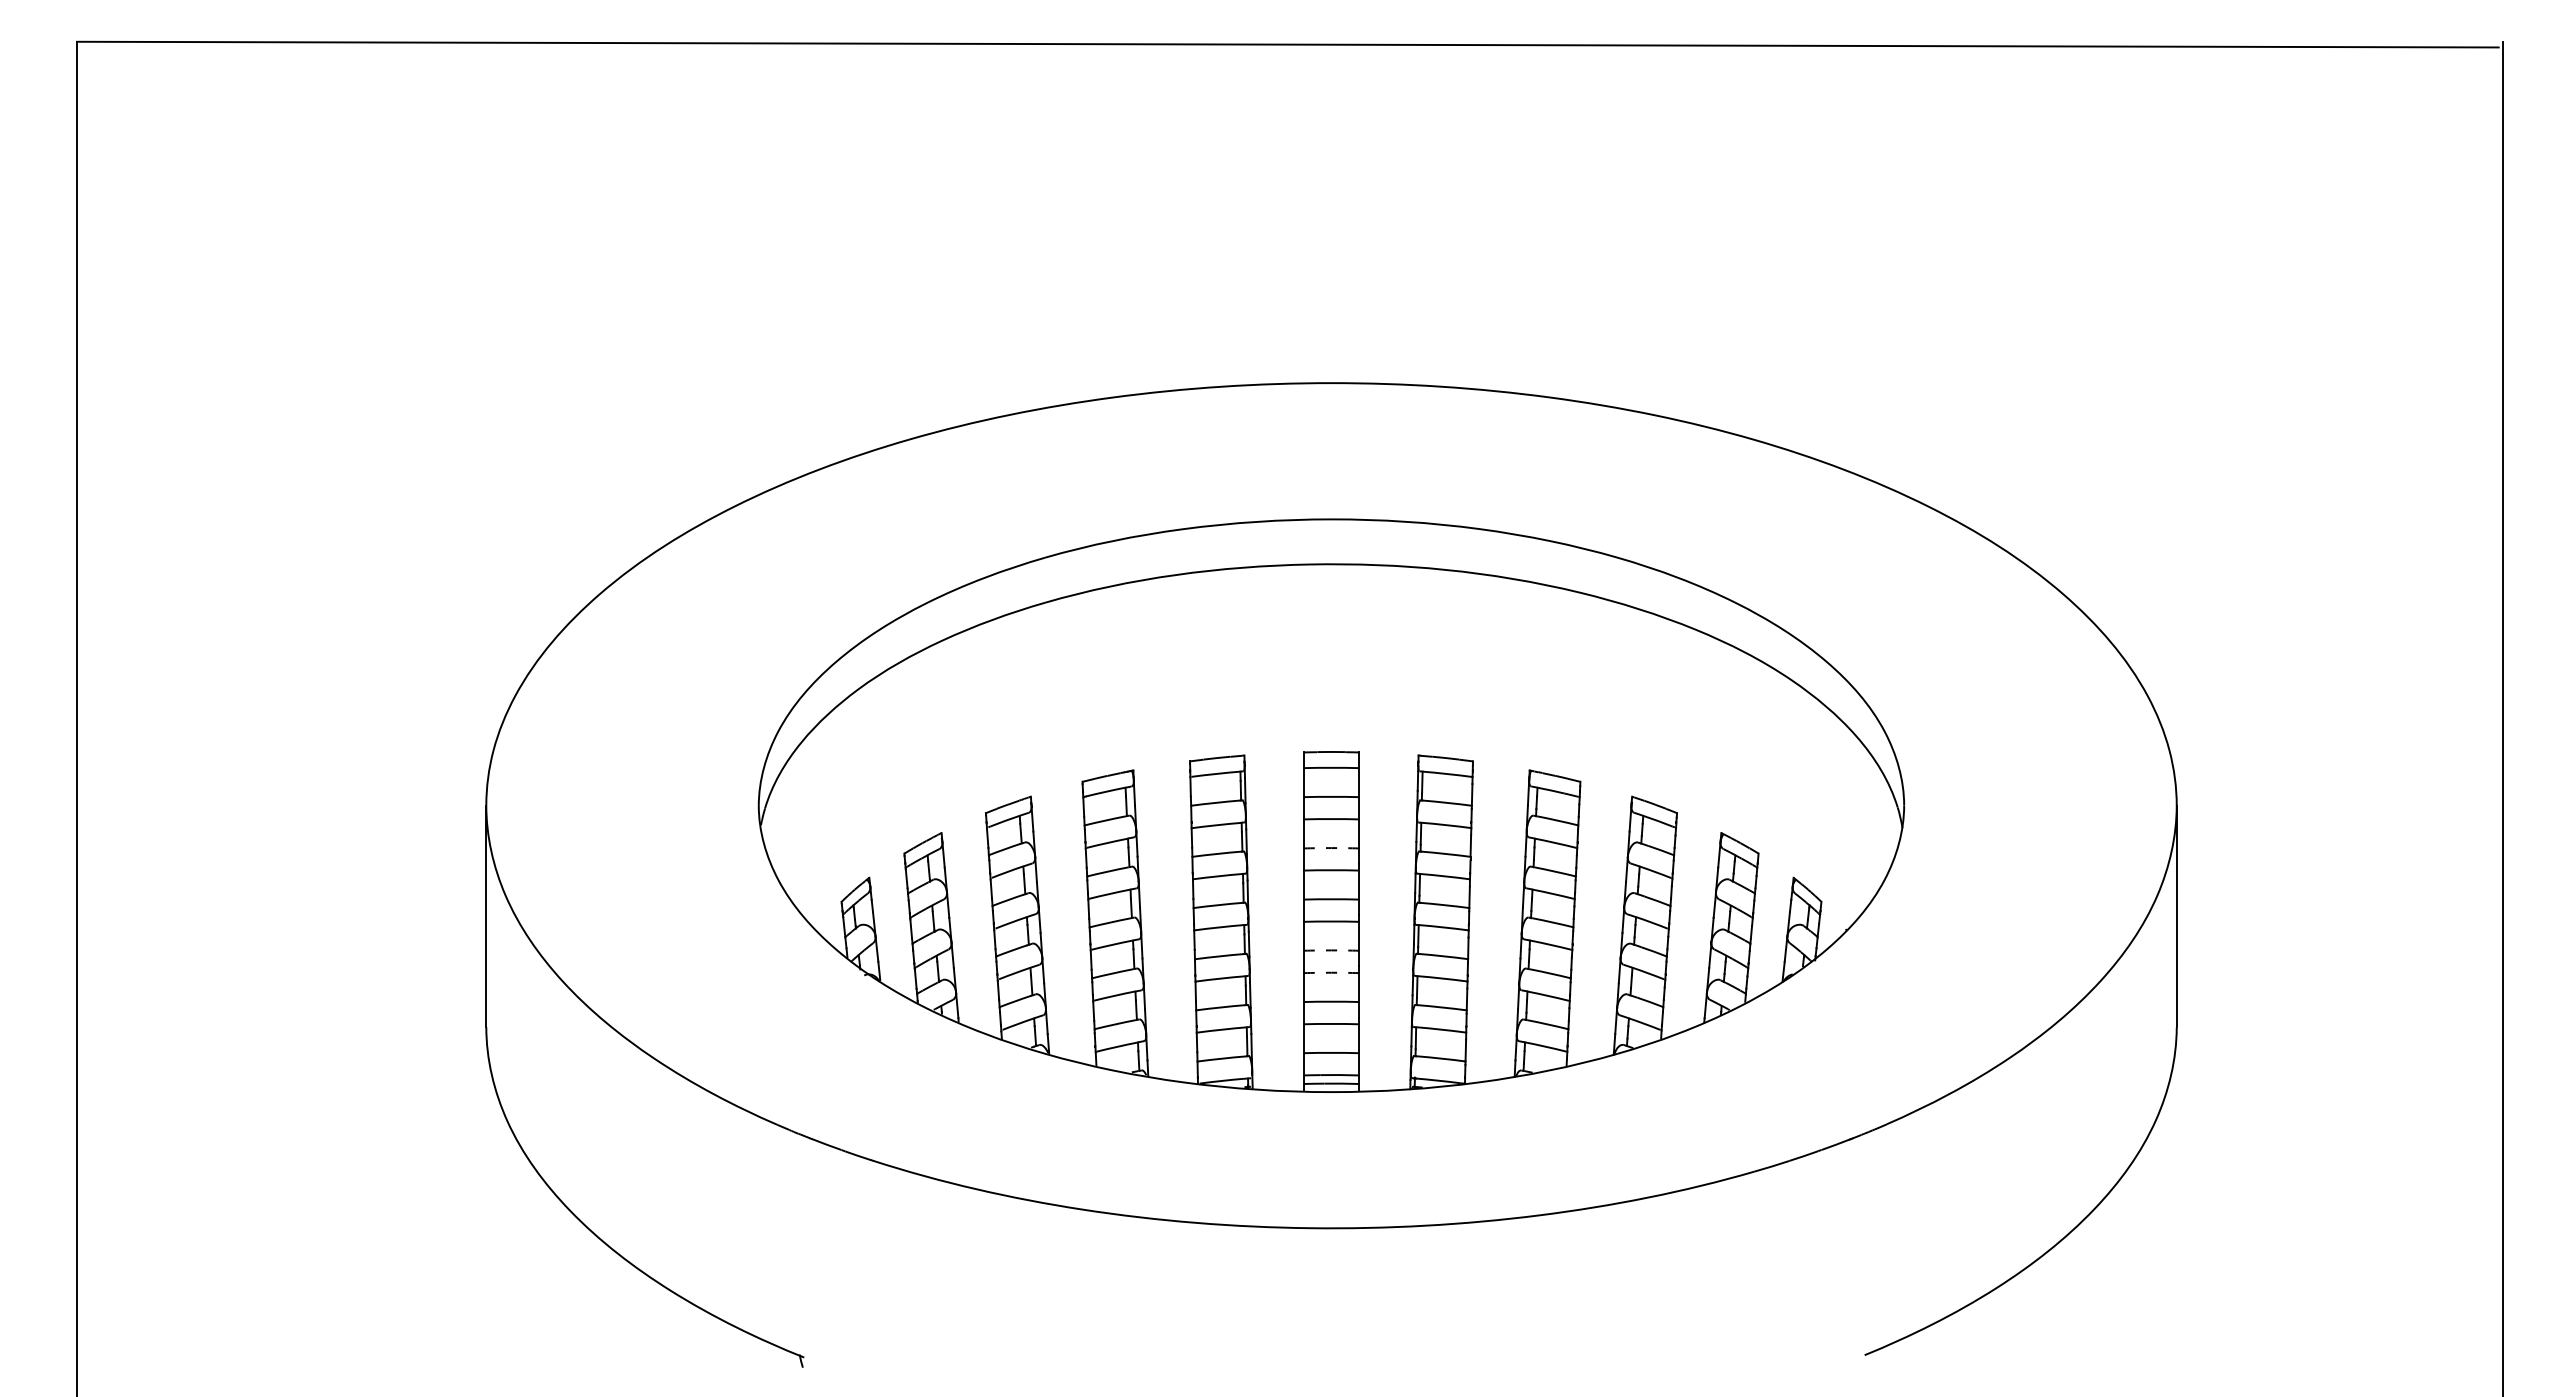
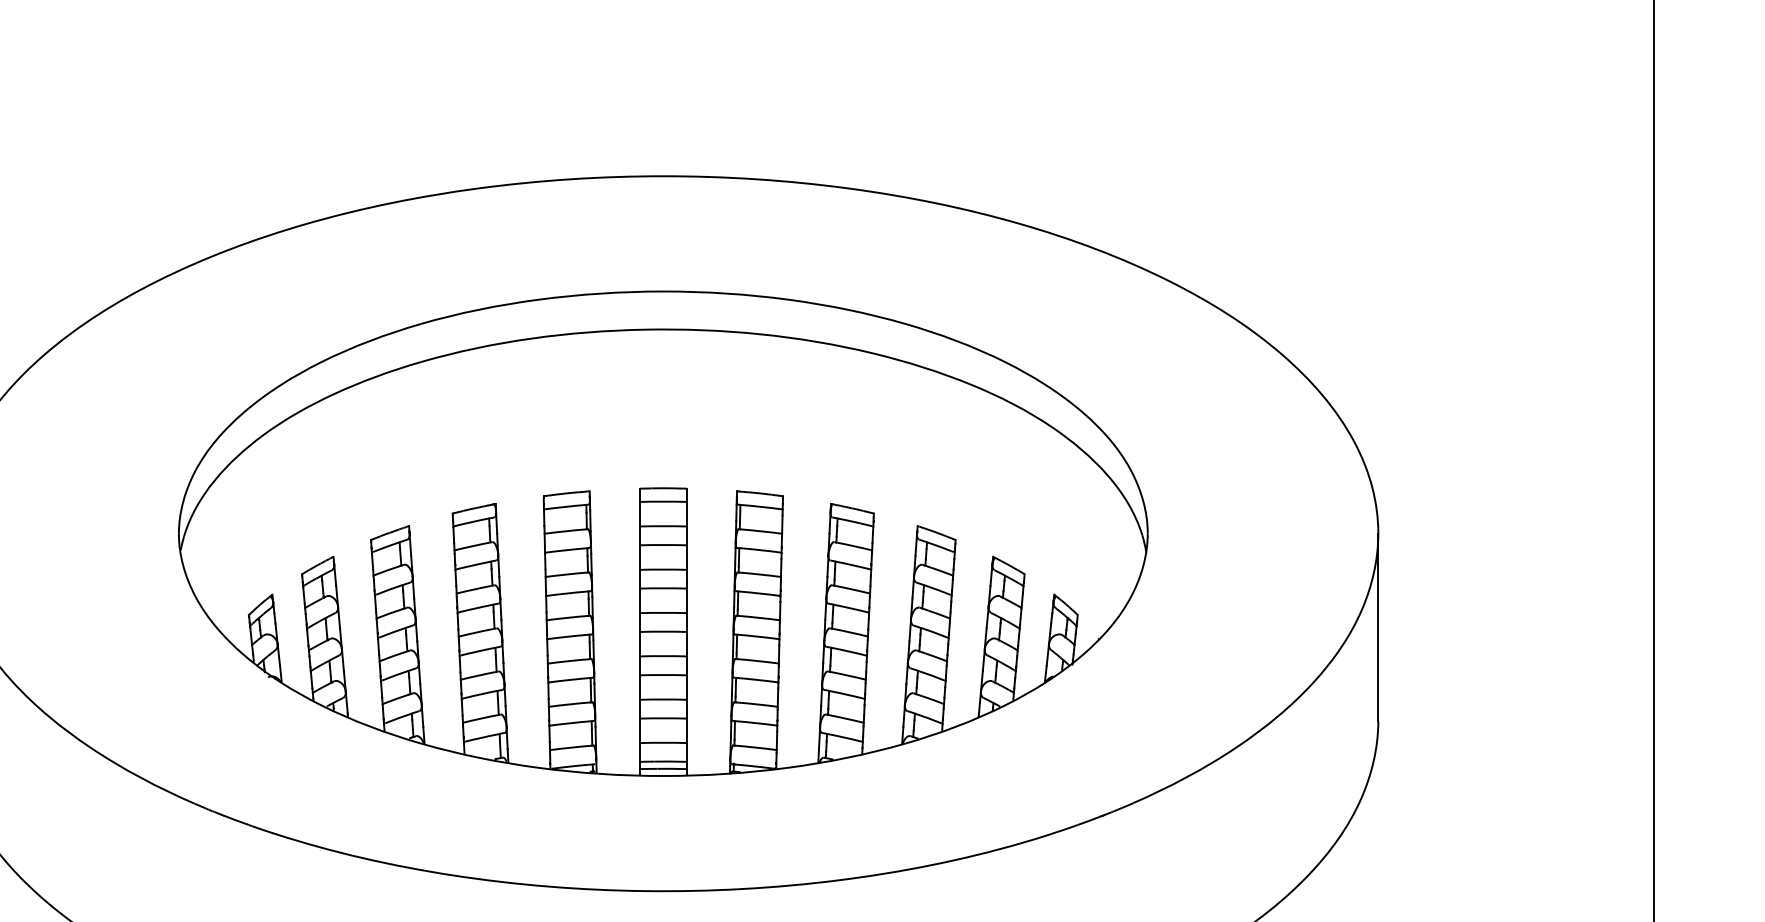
arc: (1331, 848) -> (663, 569), dashed -> solid
arc: (1331, 950) -> (663, 656), dashed -> solid
arc: (1331, 972) -> (663, 674), dashed -> solid

